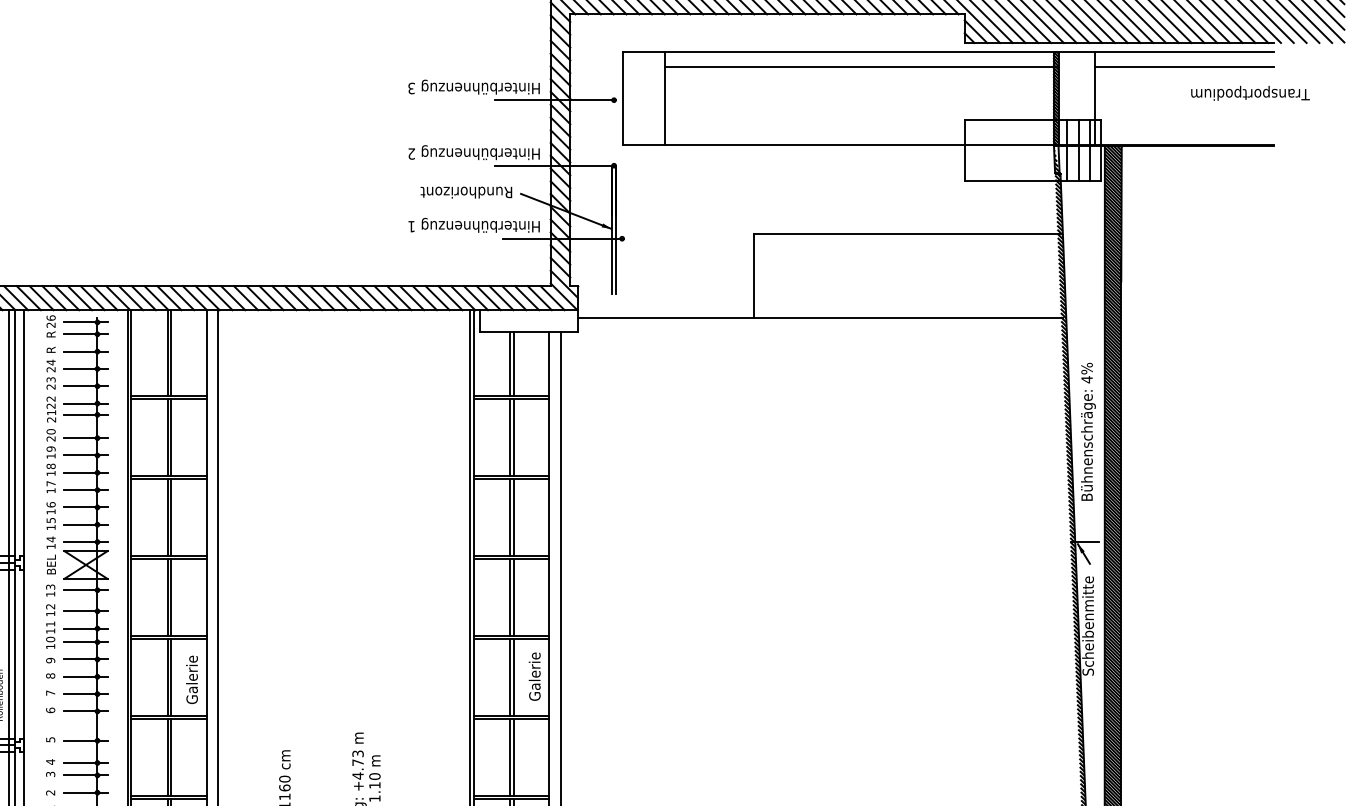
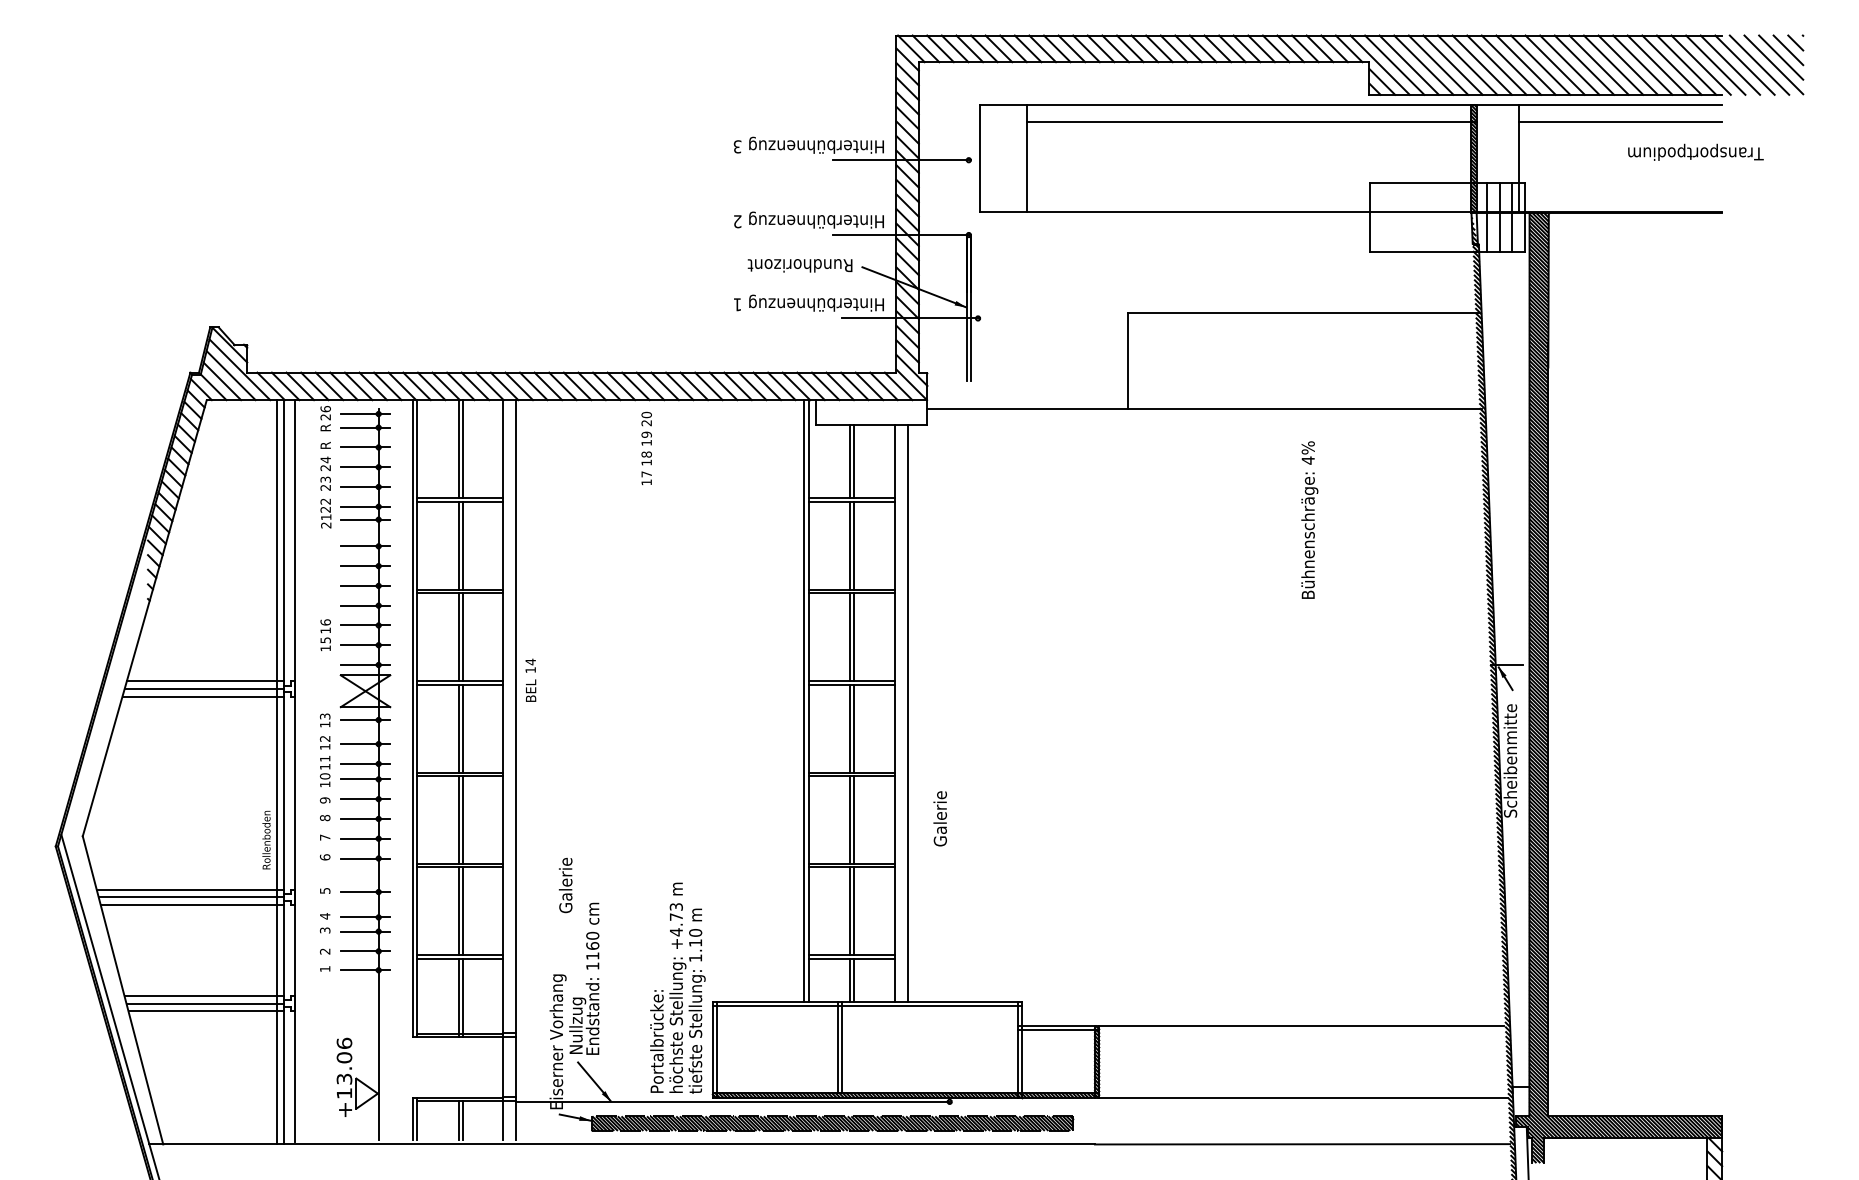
text: (1088, 431) -> (1309, 519), moved
text: (50, 461) -> (646, 448), moved
text: (50, 554) -> (530, 679), moved
text: (534, 676) -> (939, 818), moved
text: (191, 679) -> (565, 885), moved

